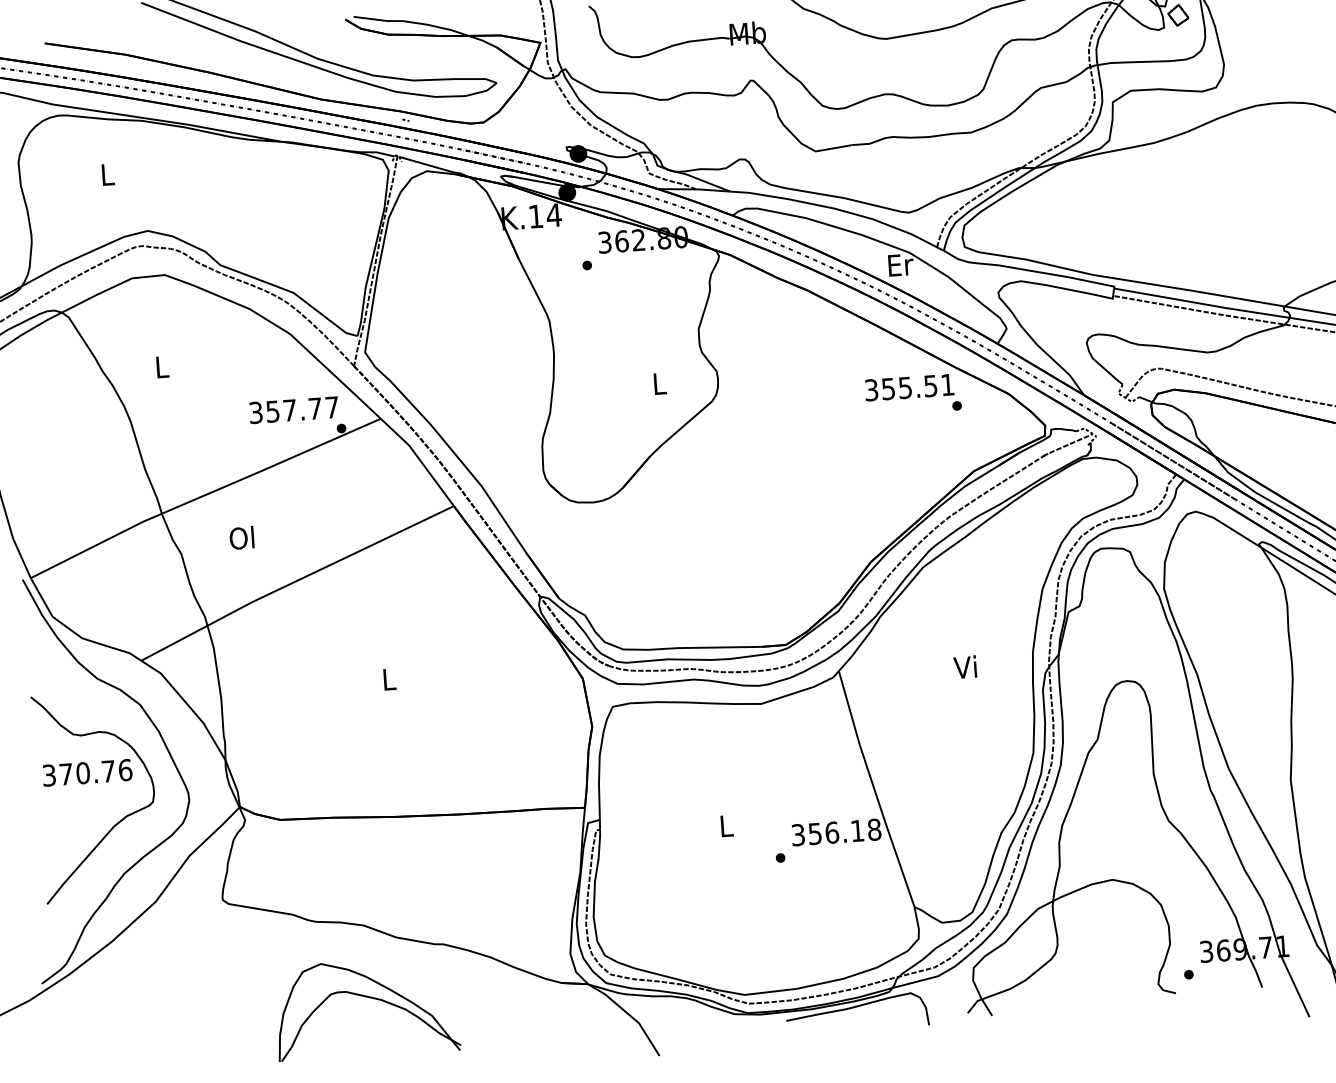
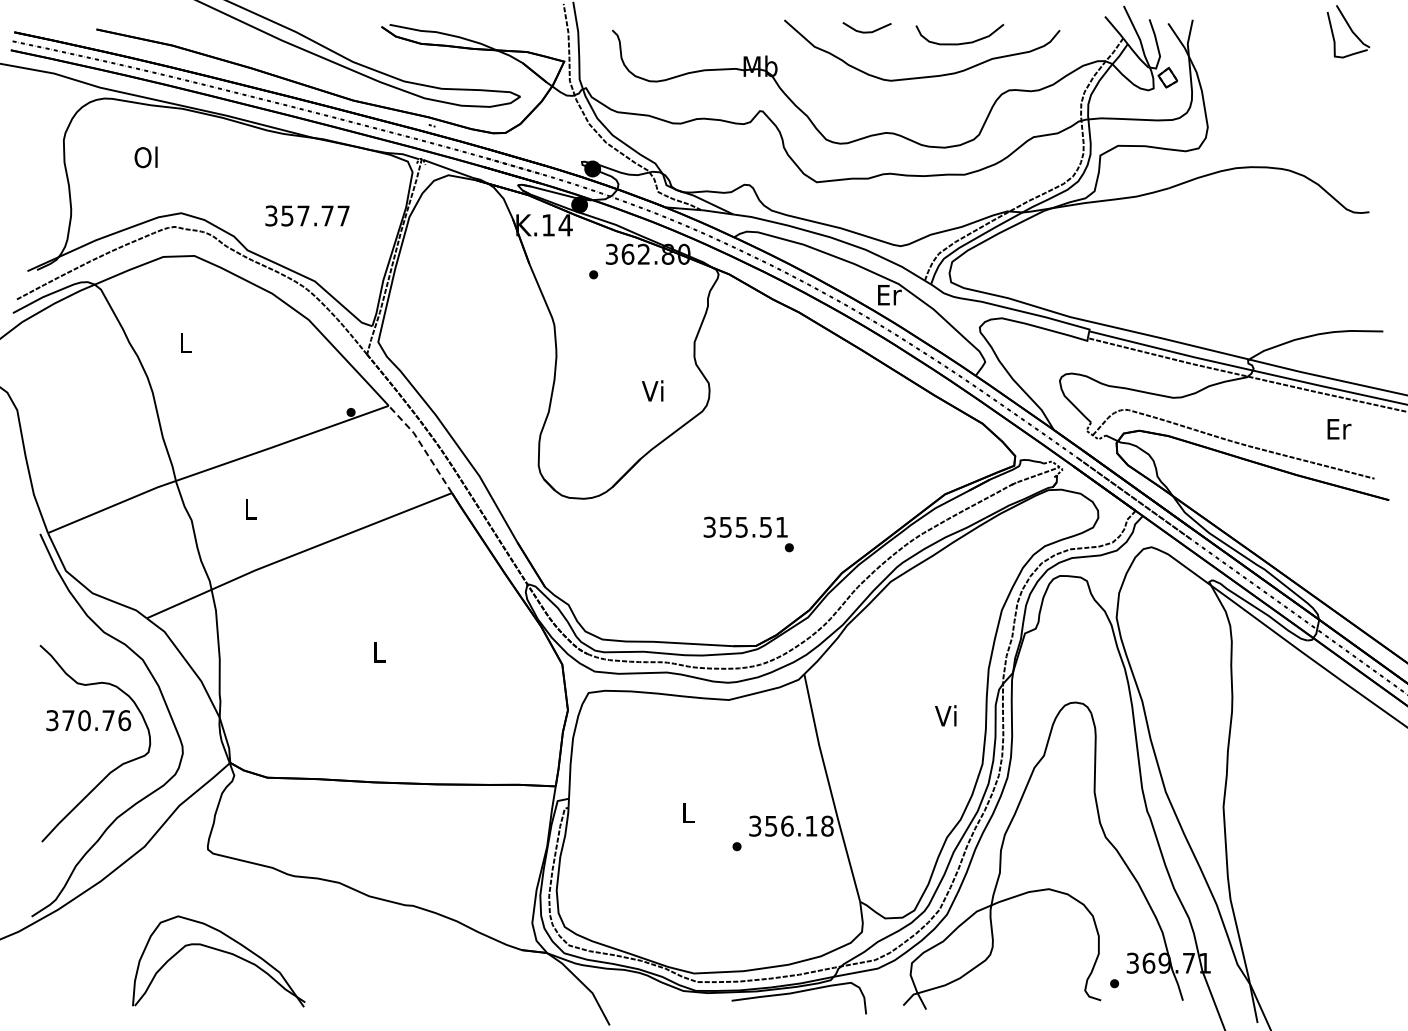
text: (105, 174) -> (145, 157), L -> Ol
text: (657, 383) -> (652, 390), L -> Vi
text: (912, 394) -> (748, 534), moved
text: (294, 409) -> (307, 215), moved
line: (419, 460) -> (422, 447), solid -> dashed
text: (241, 537) -> (249, 508), Ol -> L
text: (964, 666) -> (945, 715), moved
part: (366, 998) -> (219, 951), moved

